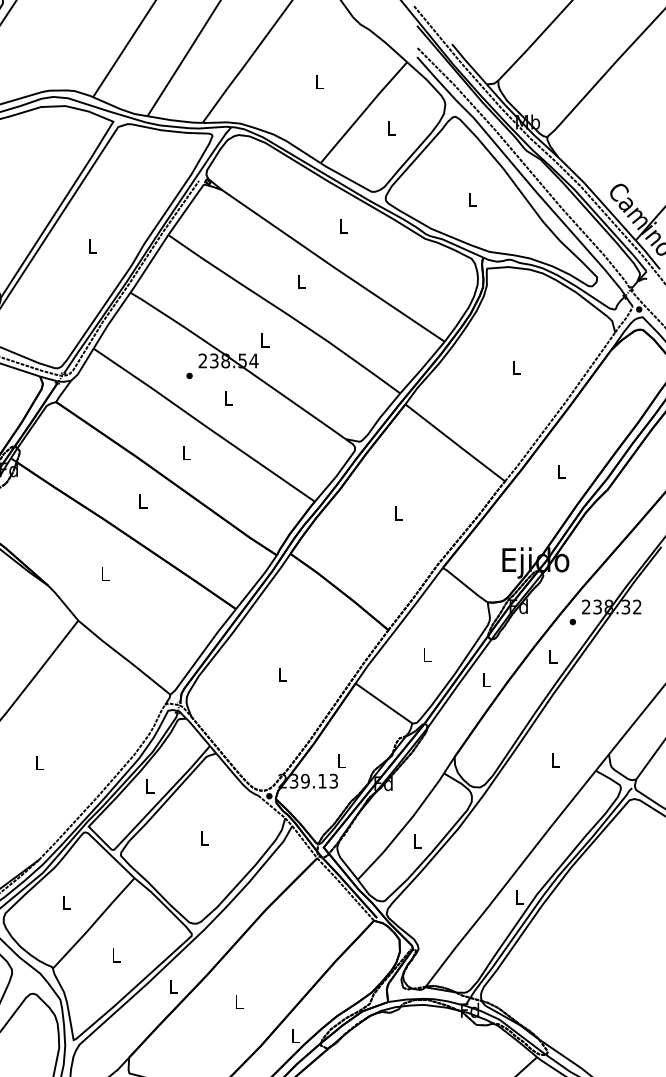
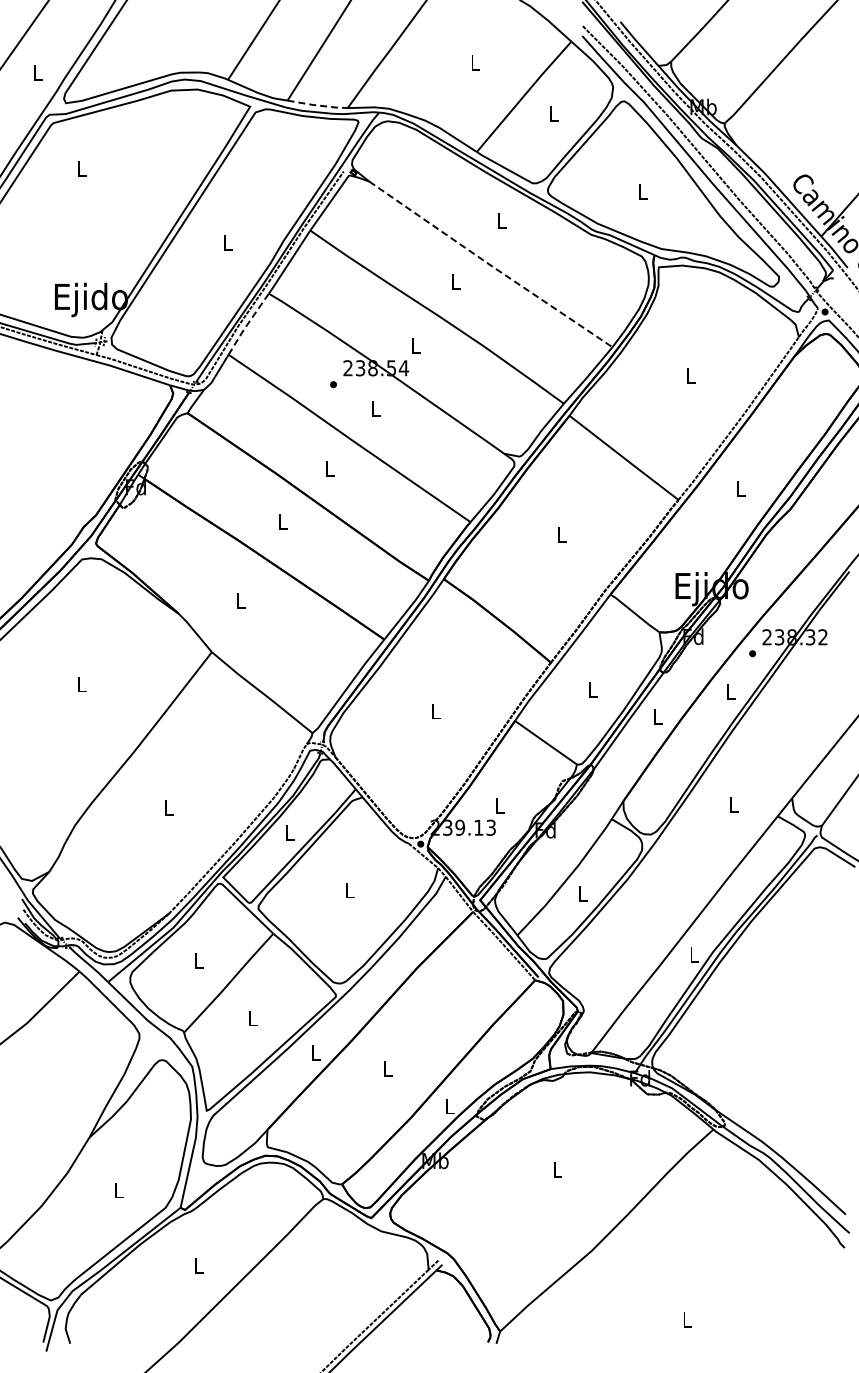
line: (174, 120) -> (317, 105), solid -> dashed
line: (333, 266) -> (490, 265), solid -> dashed
line: (111, 320) -> (248, 323), solid -> dashed

